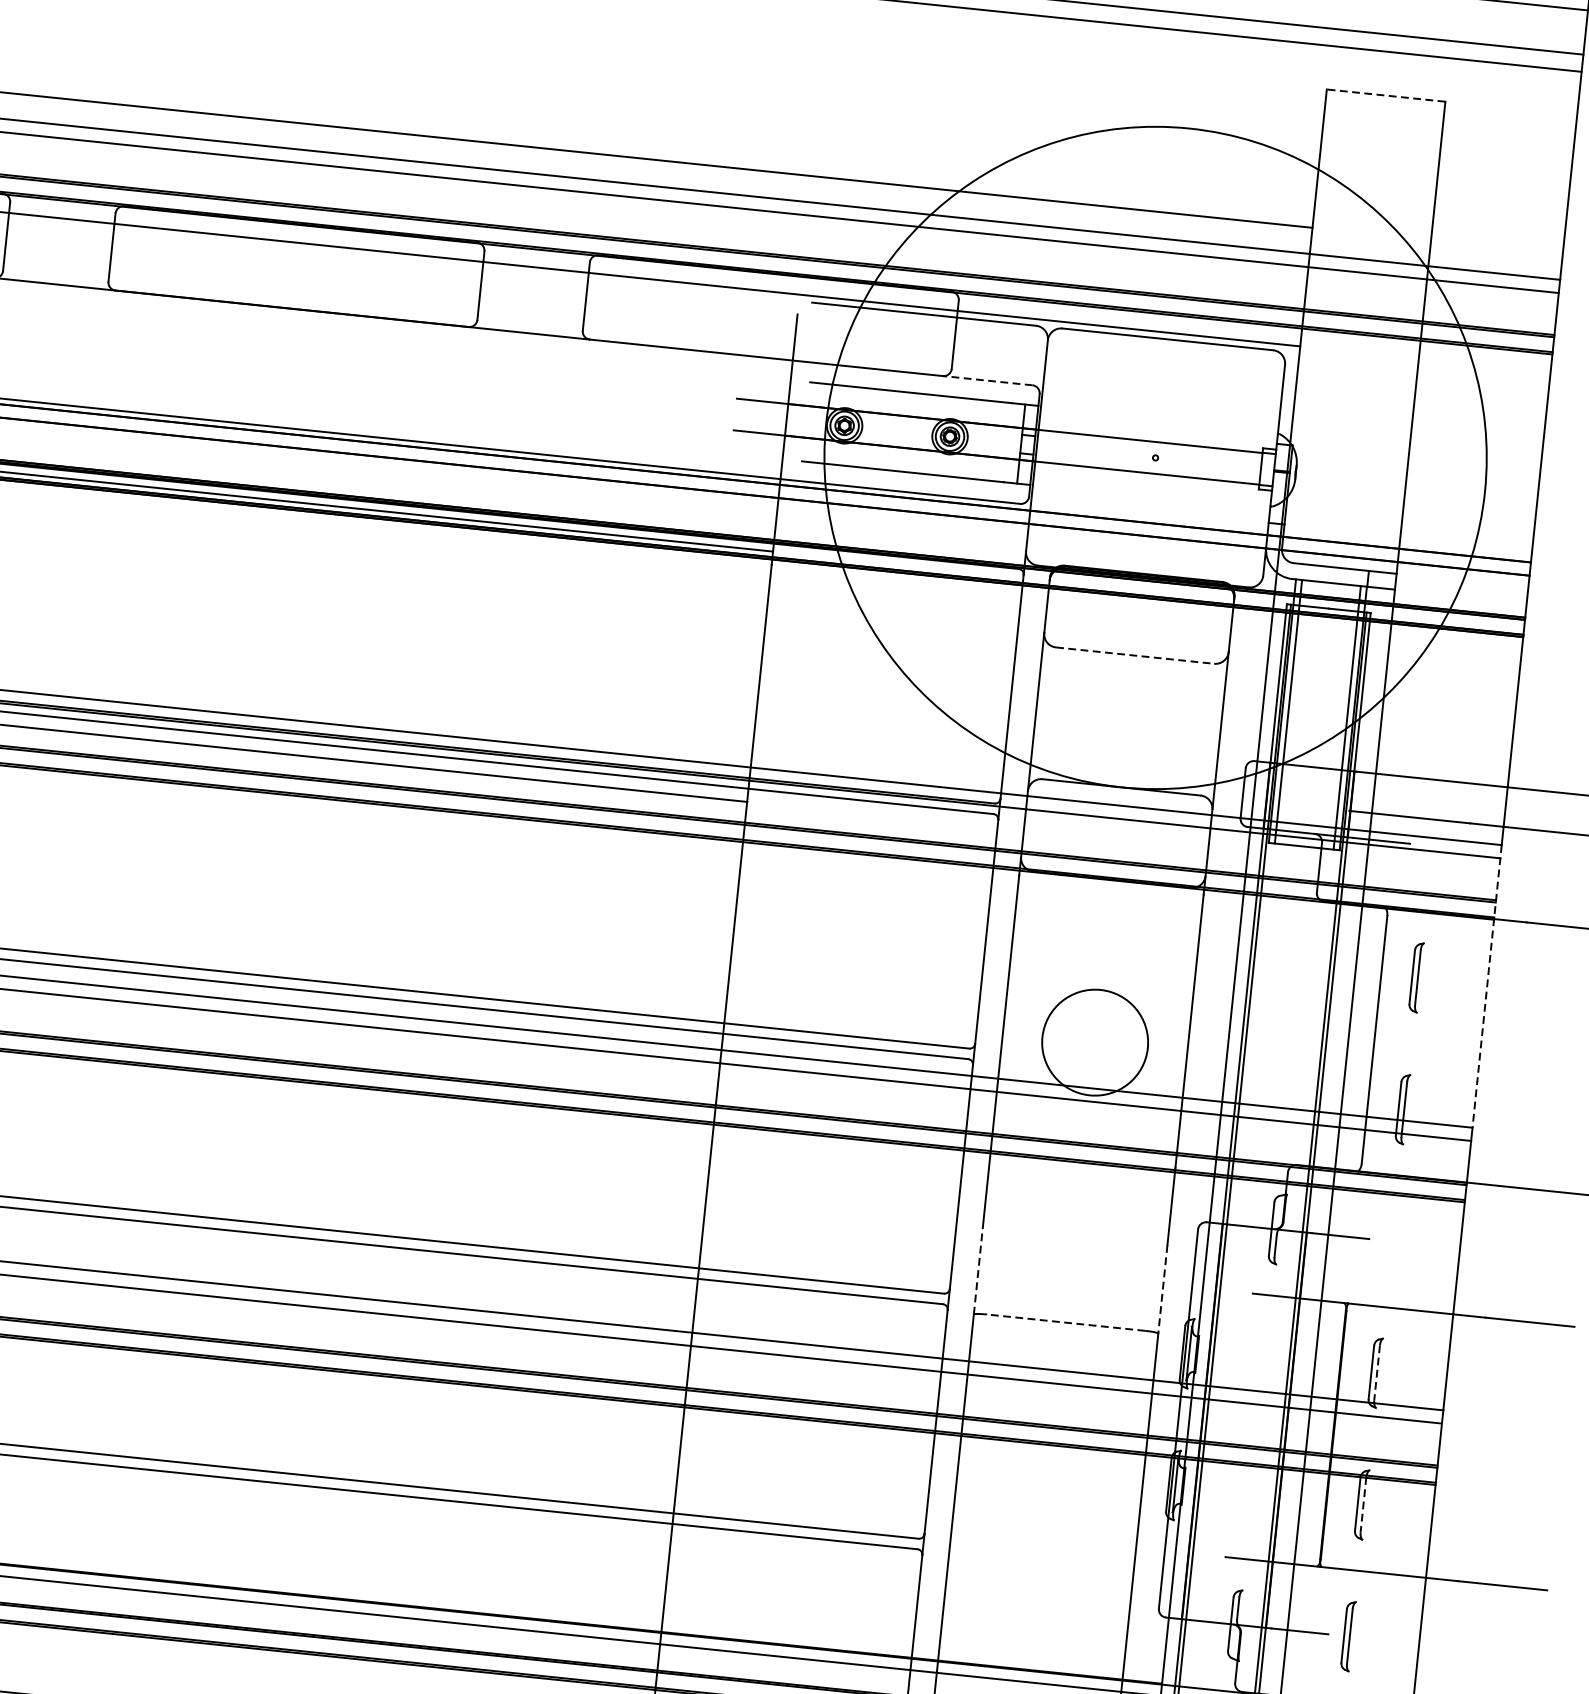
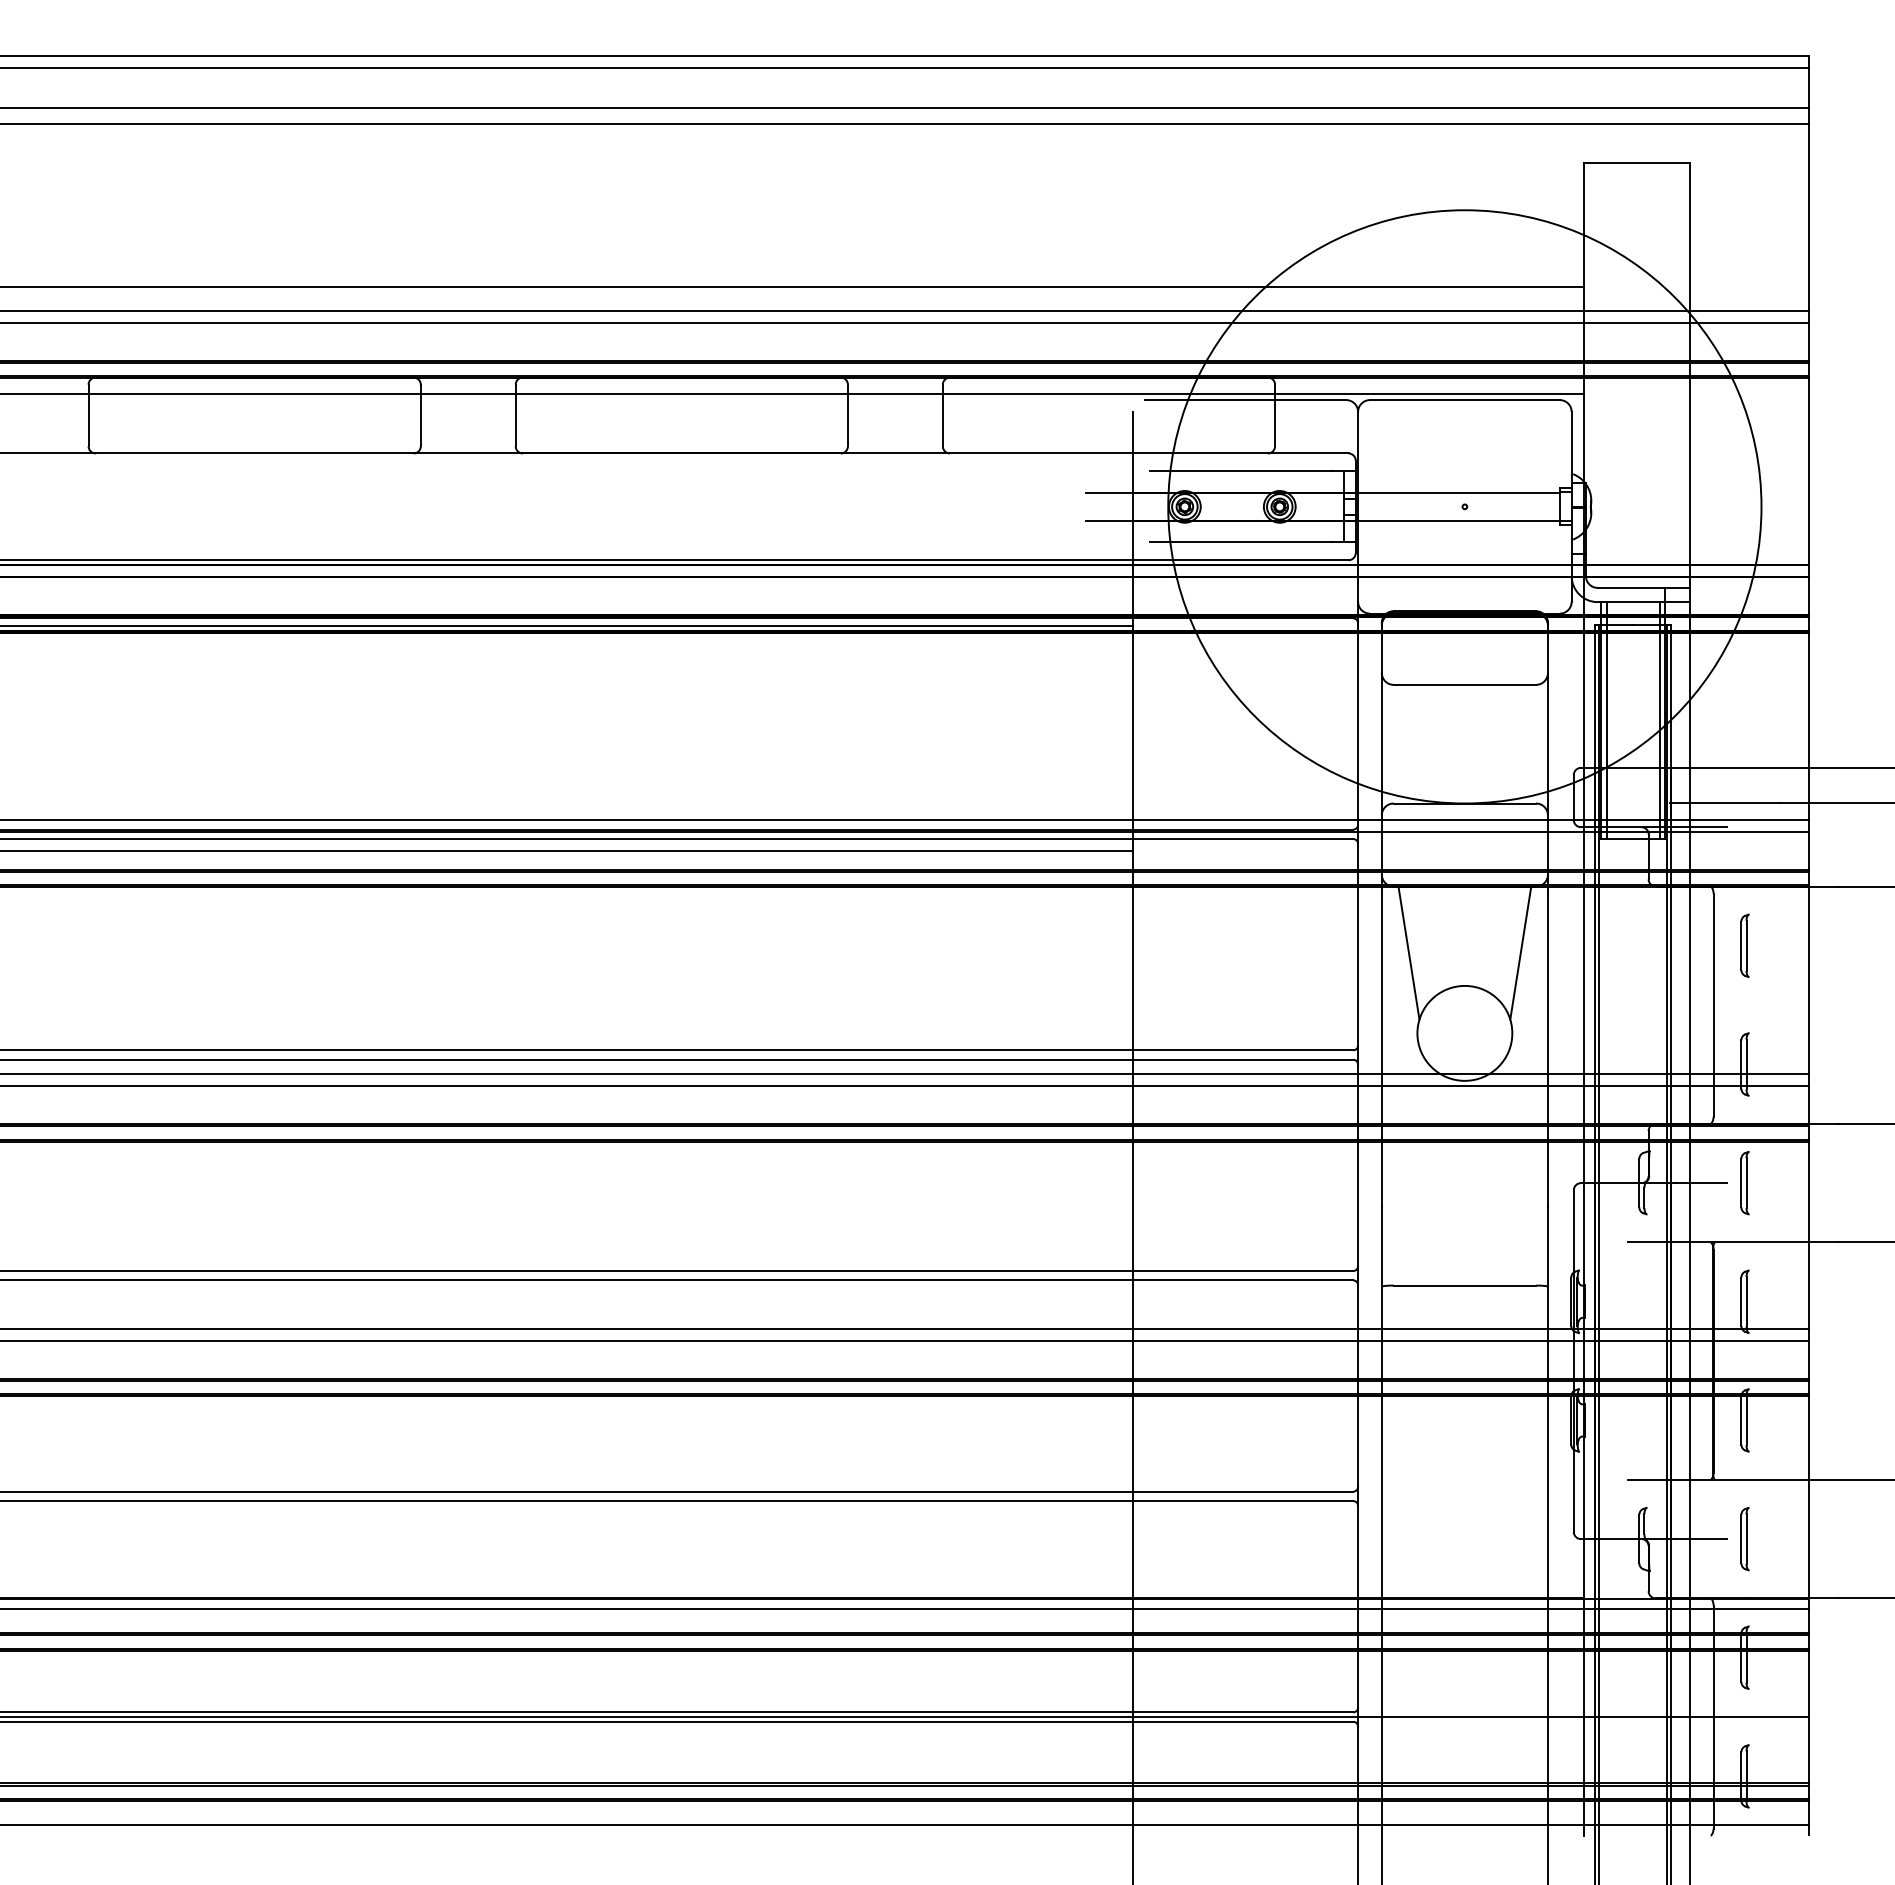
line: (1385, 95) -> (1636, 162), dashed -> solid
line: (986, 380) -> (1307, 453), dashed -> solid
line: (1135, 655) -> (1465, 684), dashed -> solid
line: (1041, 946) -> (1408, 952), added
line: (1166, 959) -> (1520, 952), added
line: (1486, 986) -> (1808, 947), dashed -> solid
part: (1388, 1241) -> (1744, 1183), added
line: (978, 1269) -> (1381, 1246), dashed -> solid
line: (1162, 1288) -> (1547, 1246), dashed -> solid
line: (1065, 1322) -> (1464, 1285), dashed -> solid
line: (1377, 1372) -> (1746, 1301), dashed -> solid
line: (1363, 1504) -> (1746, 1420), dashed -> solid

